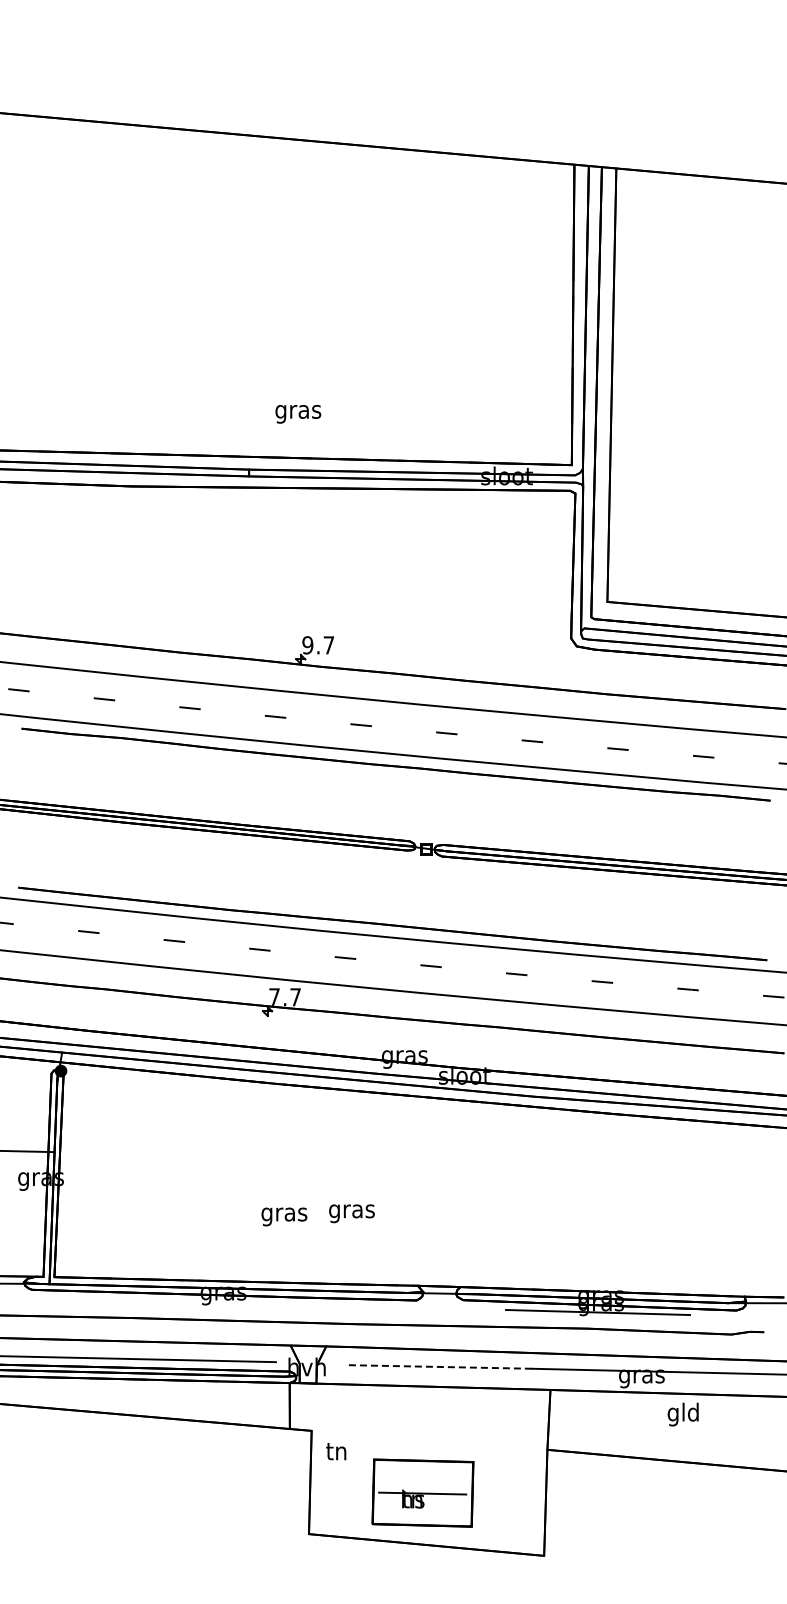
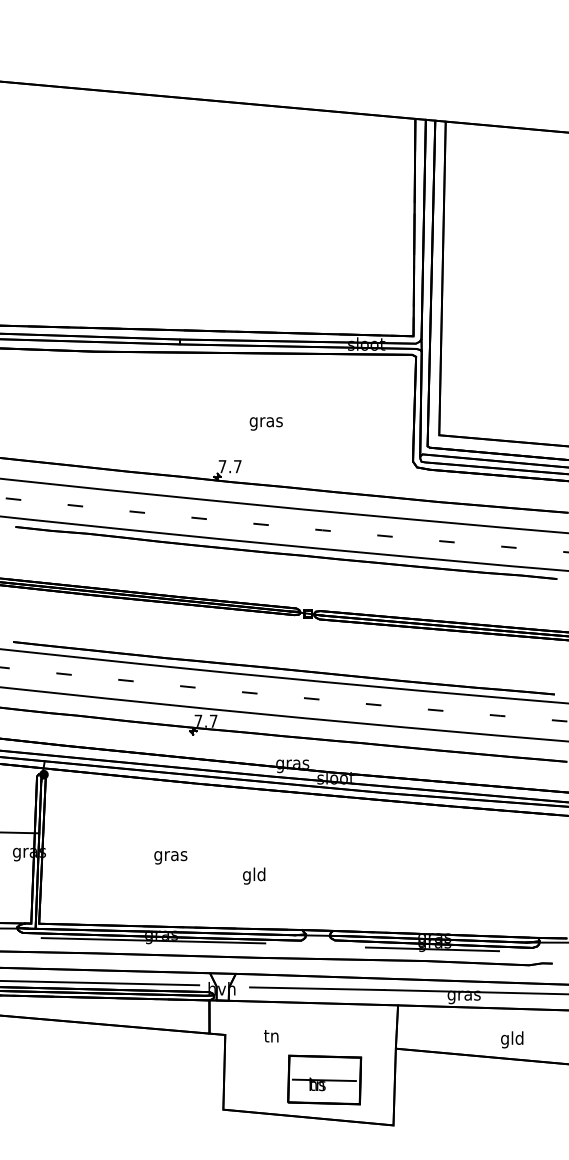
text: (298, 414) -> (266, 424), moved
text: (307, 645) -> (222, 466), 9.7 -> 7.7
text: (351, 1211) -> (254, 876), gras -> gld
text: (284, 1216) -> (170, 857), moved
line: (212, 1300) -> (153, 940), added
line: (438, 1366) -> (317, 988), dashed -> solid
text: (682, 1414) -> (511, 1039), moved
text: (336, 1451) -> (271, 1036), moved
part: (422, 1492) -> (324, 1079), moved

